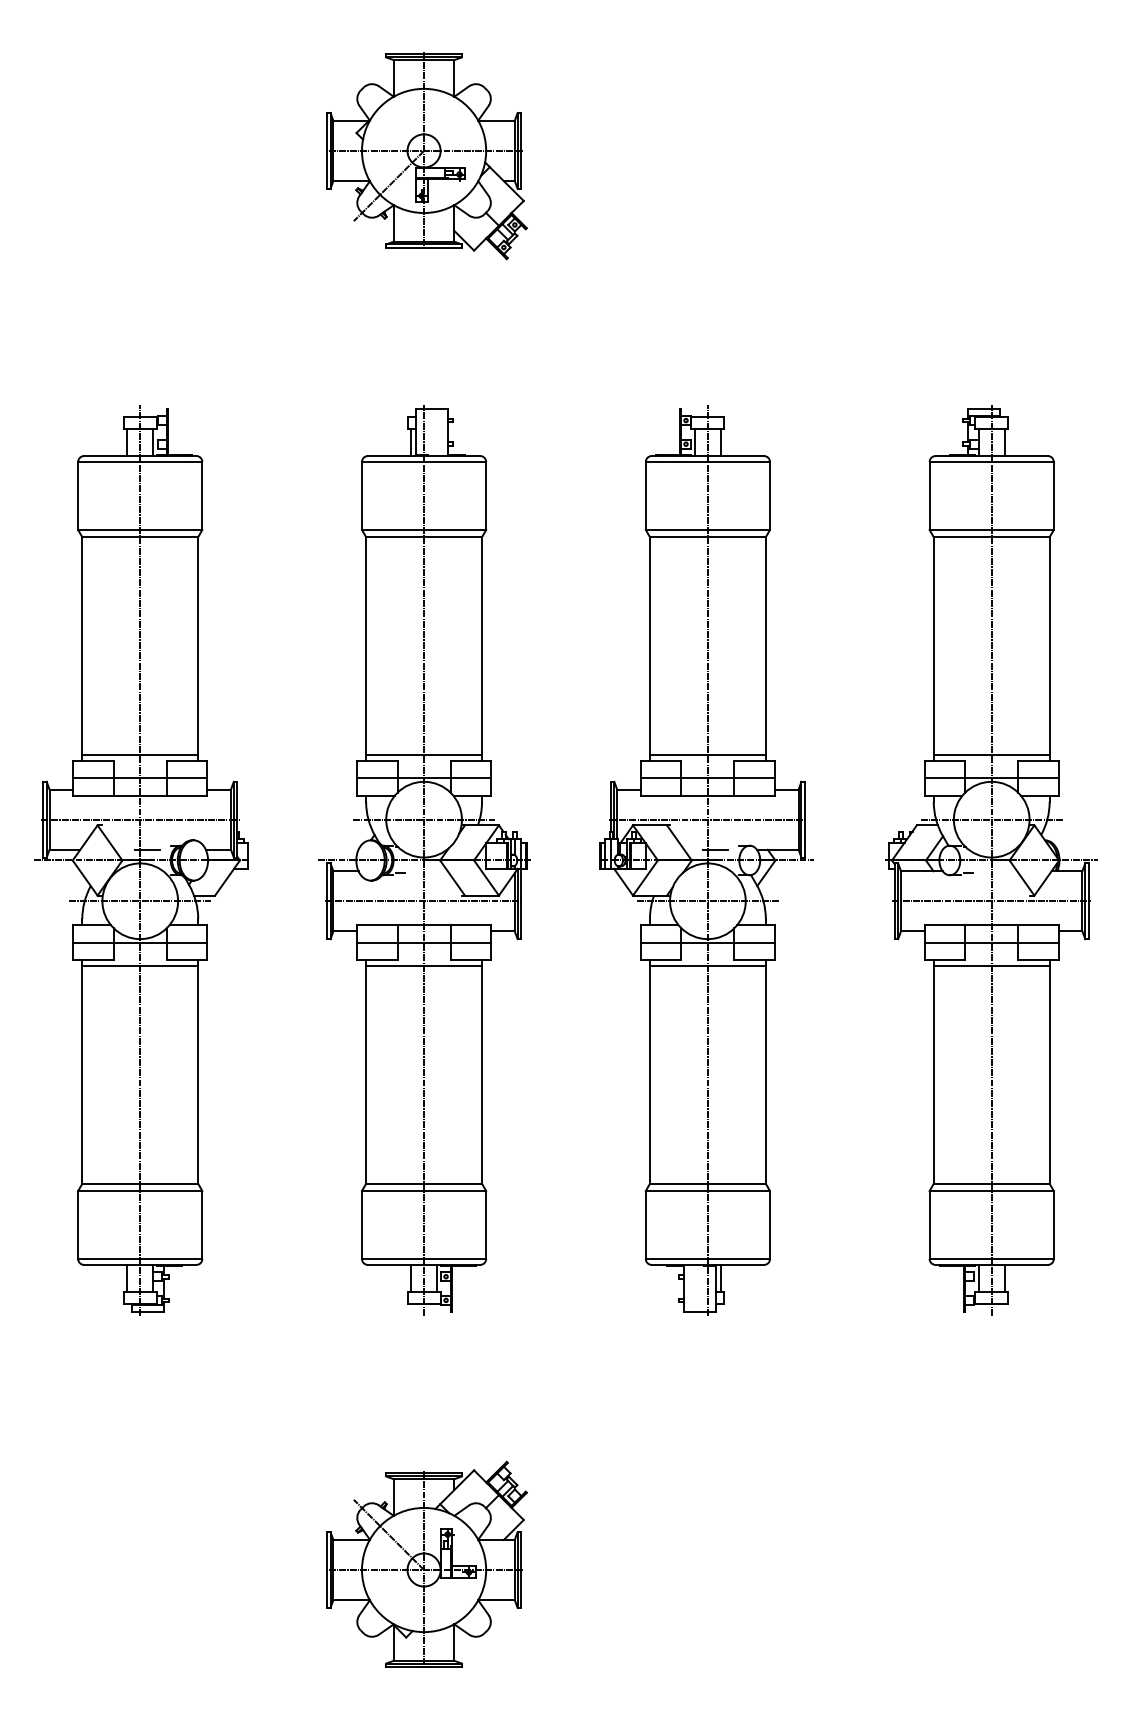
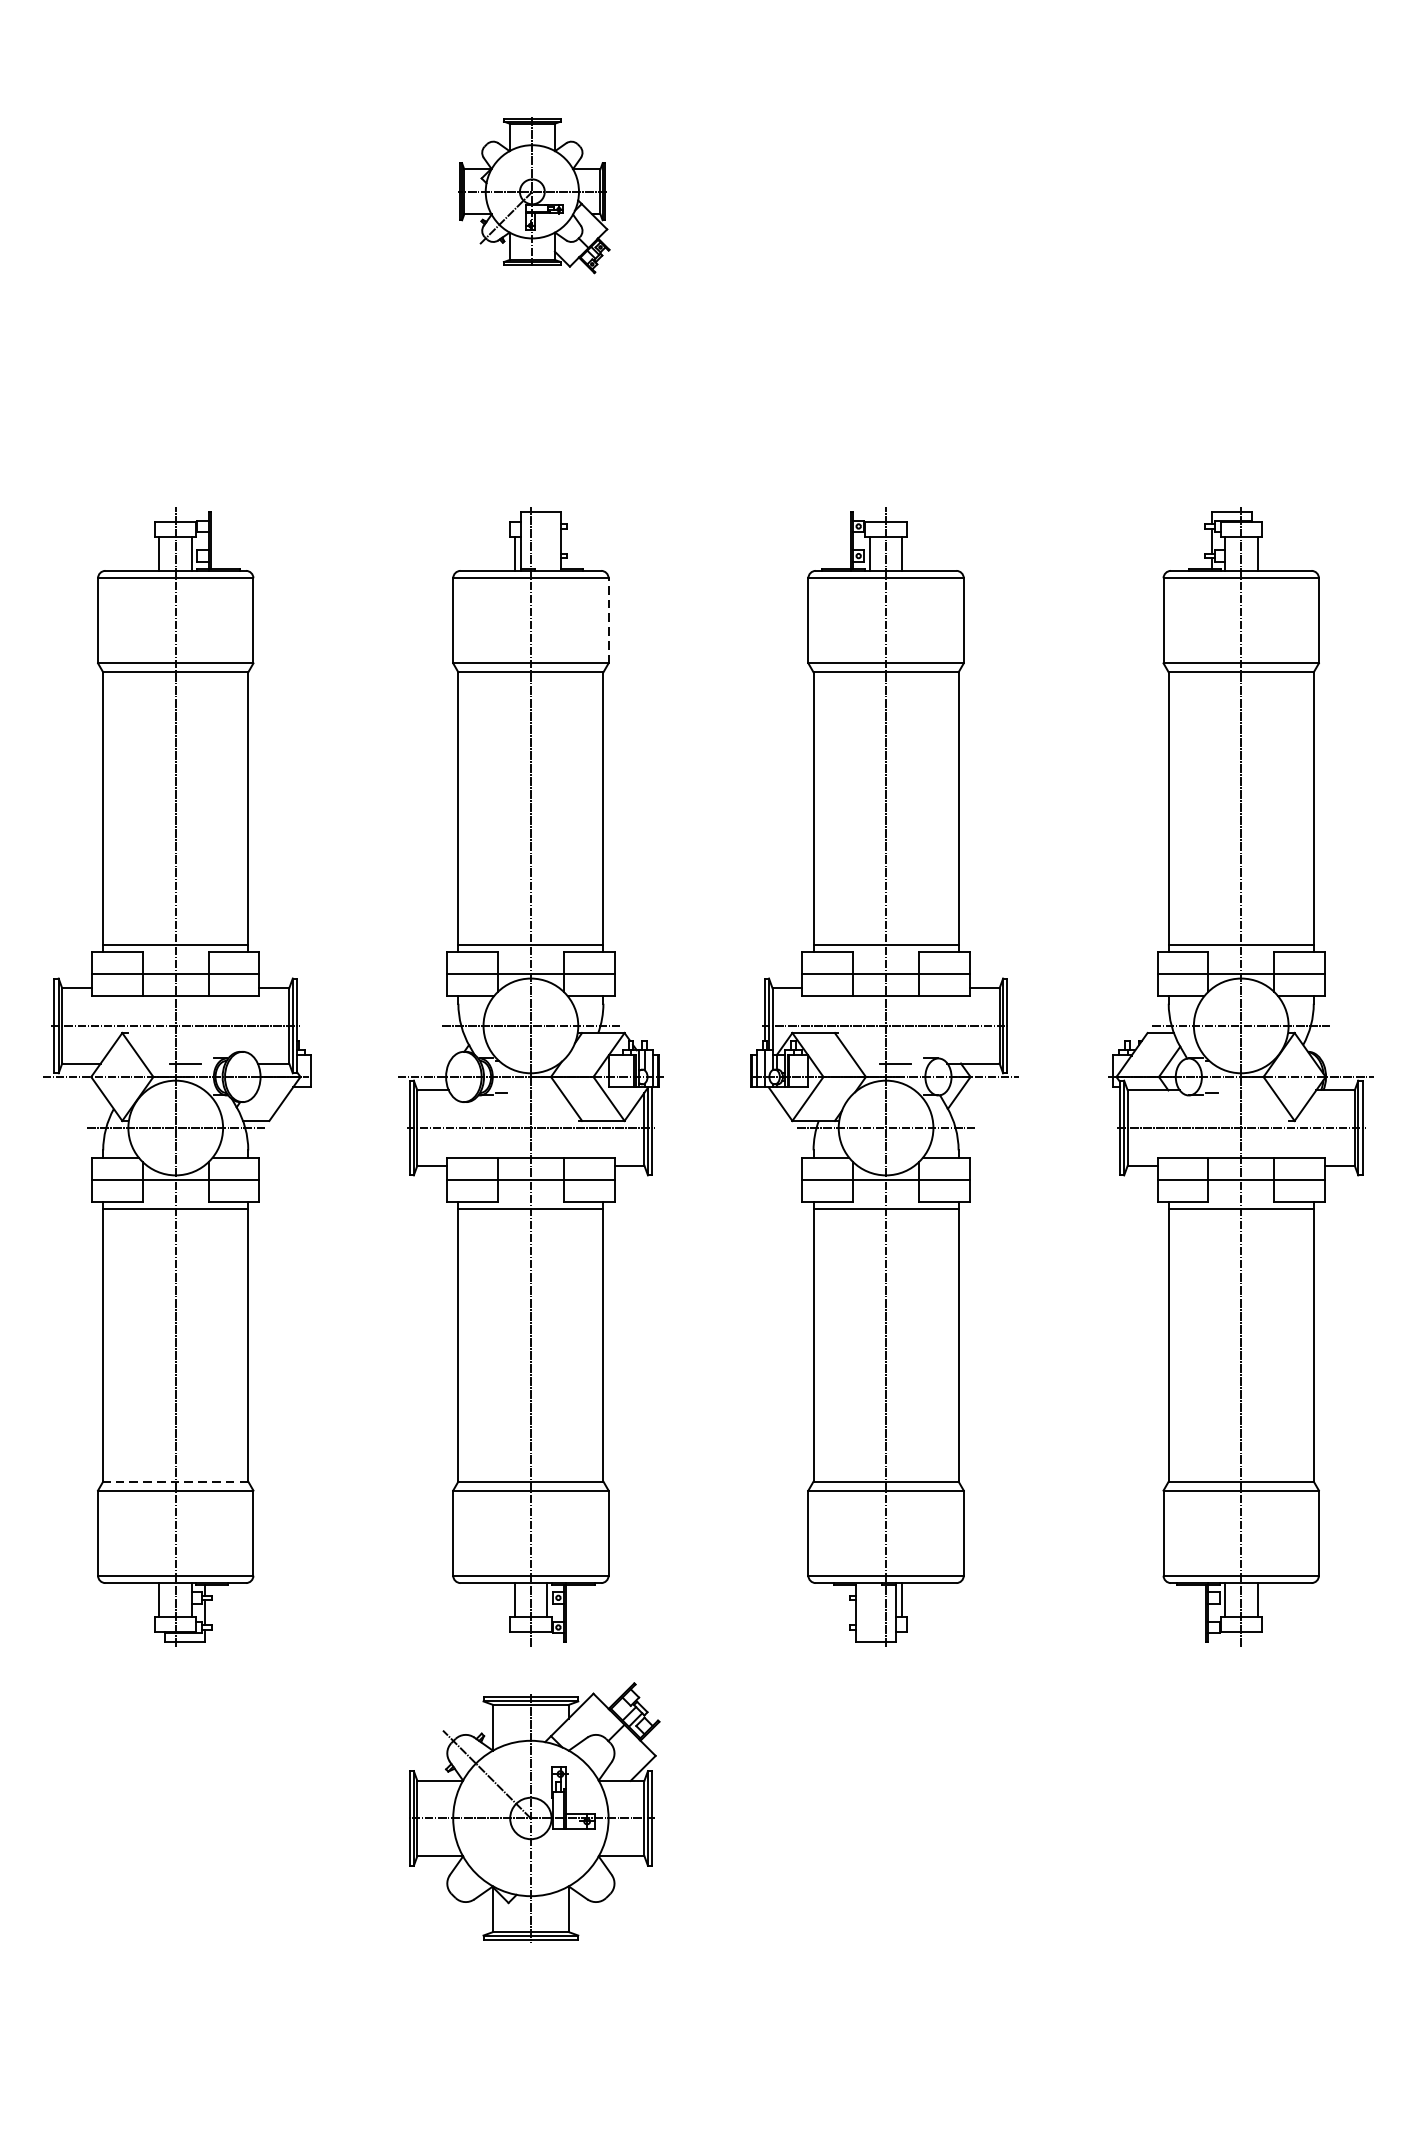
part: (426, 156) -> (533, 196), size x0.6
line: (486, 495) -> (609, 620), solid -> dashed
line: (140, 1183) -> (176, 1481), solid -> dashed
part: (426, 1563) -> (533, 1810), moved

